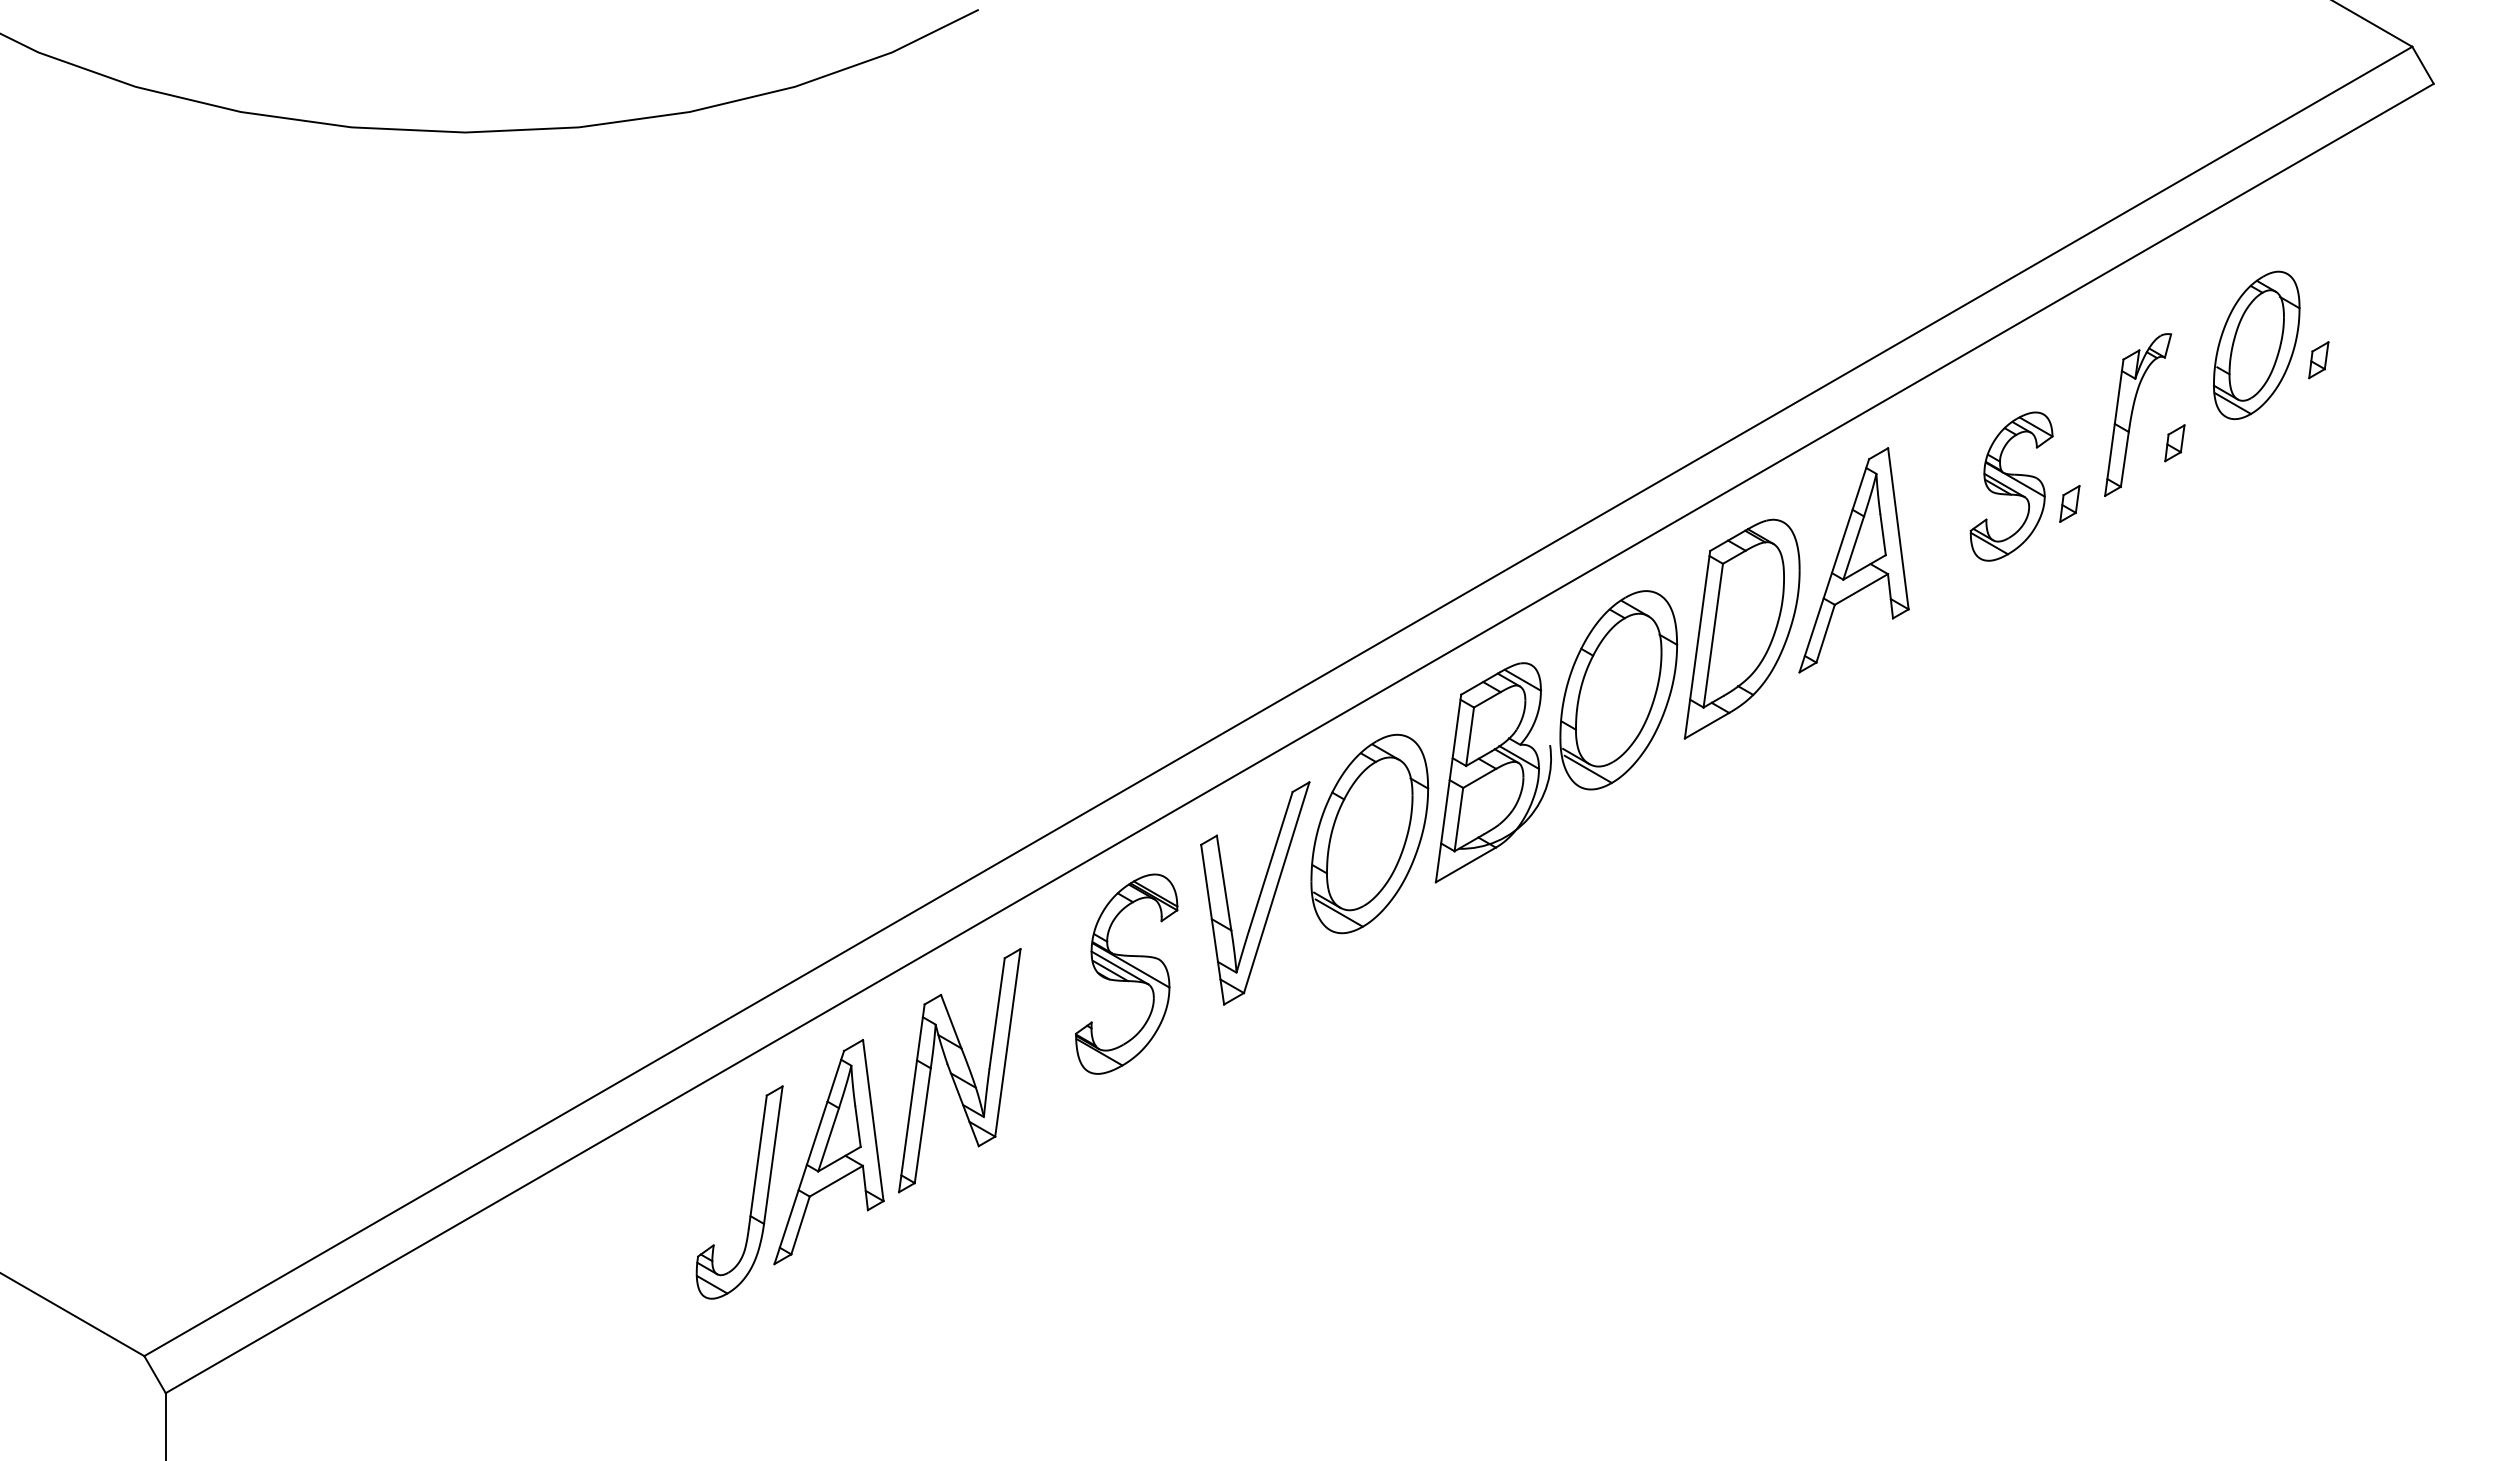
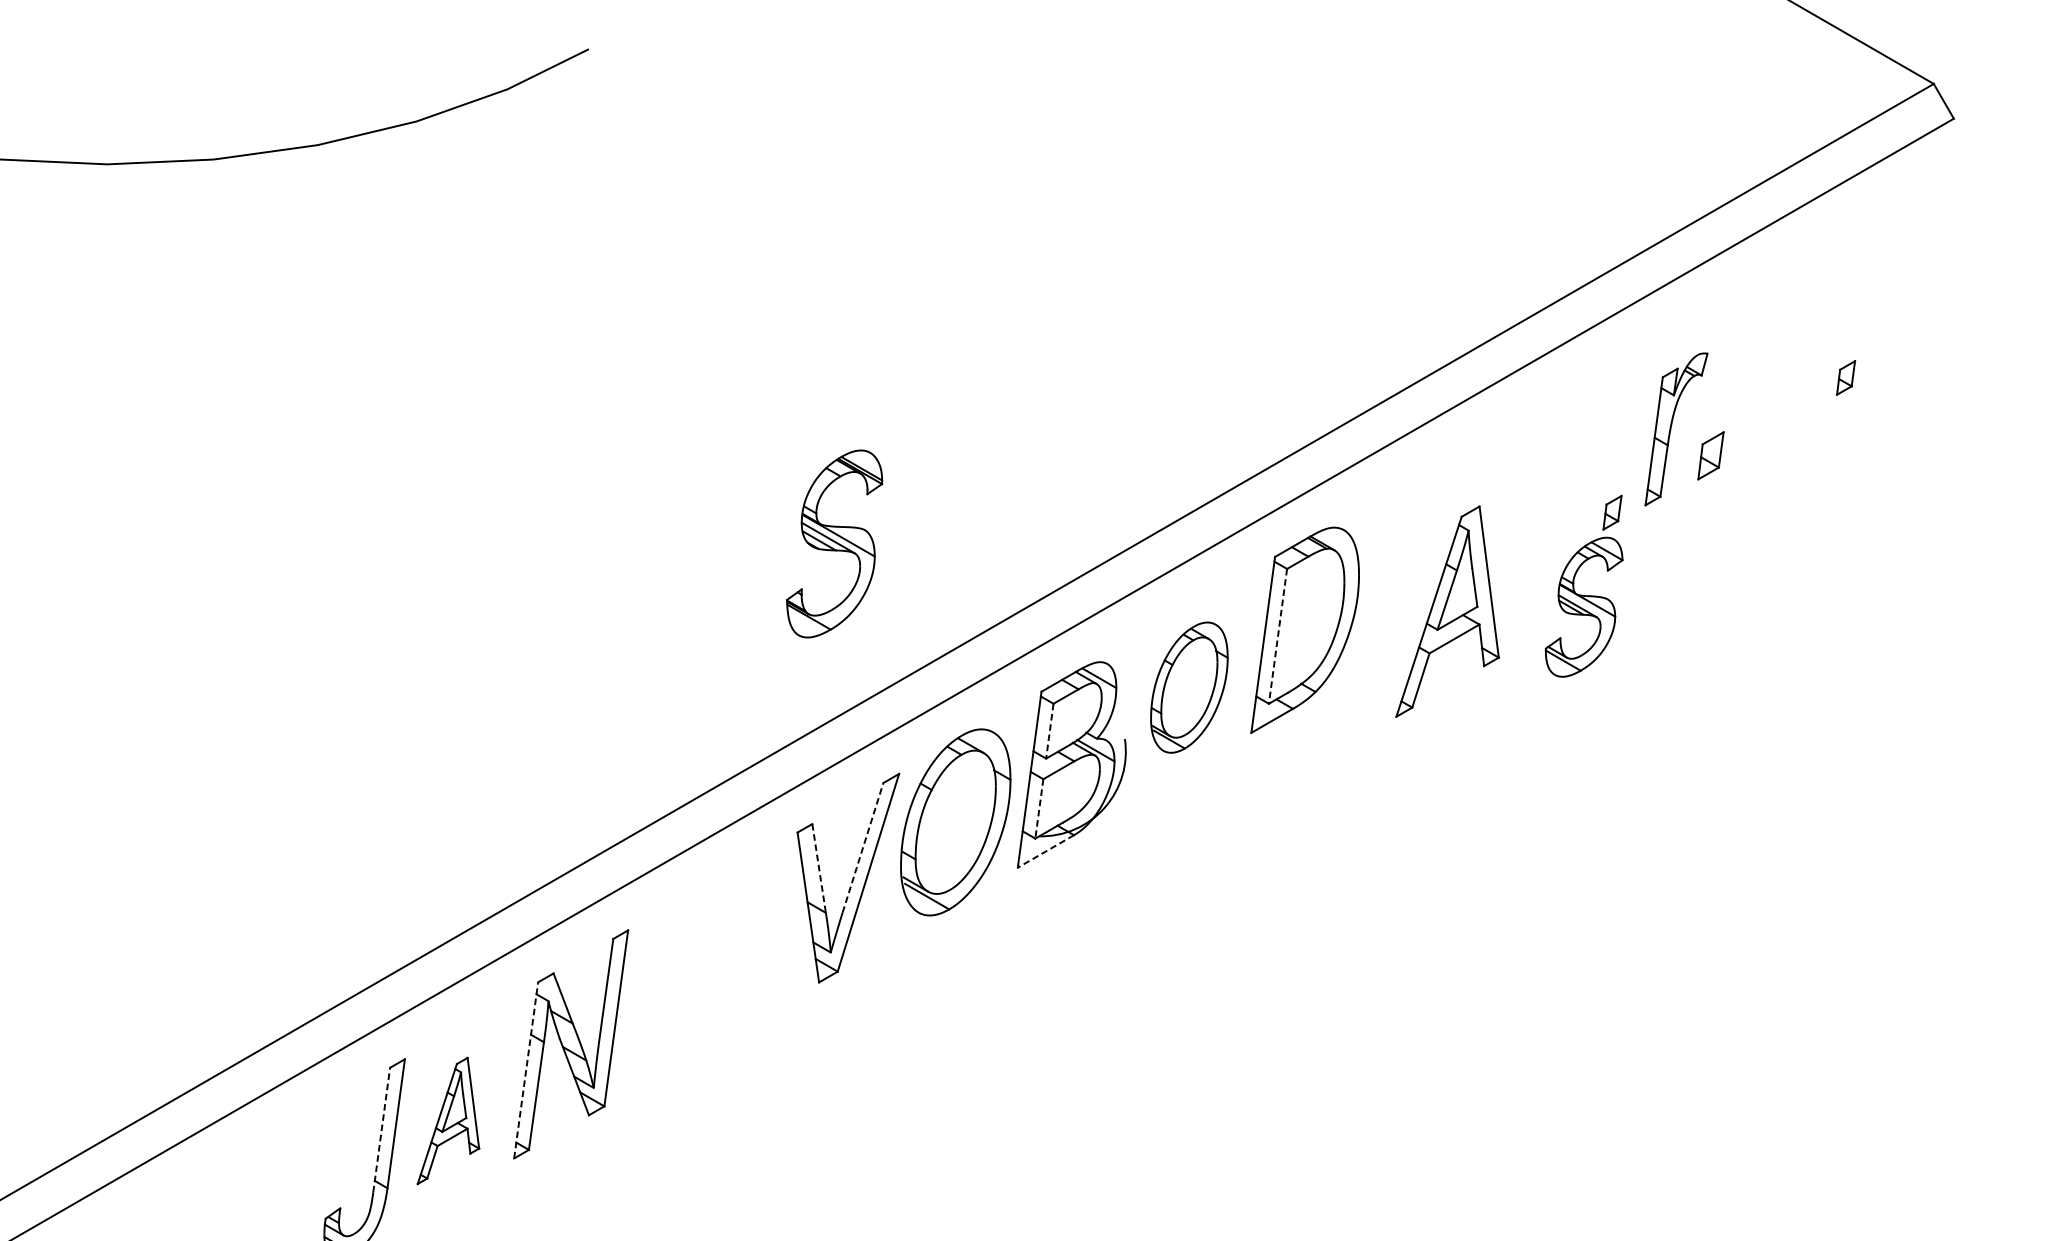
part: (2256, 344) -> (1787, 363), removed
part: (2174, 443) -> (1710, 456), size x1.4
part: (2011, 486) -> (1584, 607), moved
part: (1853, 560) -> (1447, 611), moved
line: (1713, 635) -> (1278, 636), solid -> dashed
part: (1618, 690) -> (1189, 687), size x0.7
line: (1470, 737) -> (1050, 731), solid -> dashed
line: (1458, 819) -> (1038, 808), solid -> dashed
line: (1271, 860) -> (863, 847), solid -> dashed
line: (1465, 864) -> (1045, 851), solid -> dashed
line: (1224, 883) -> (819, 868), solid -> dashed
part: (1126, 973) -> (834, 543), moved
line: (911, 1098) -> (525, 1070), solid -> dashed
part: (828, 1152) -> (447, 1121), size x0.6
line: (757, 1161) -> (381, 1129), solid -> dashed

